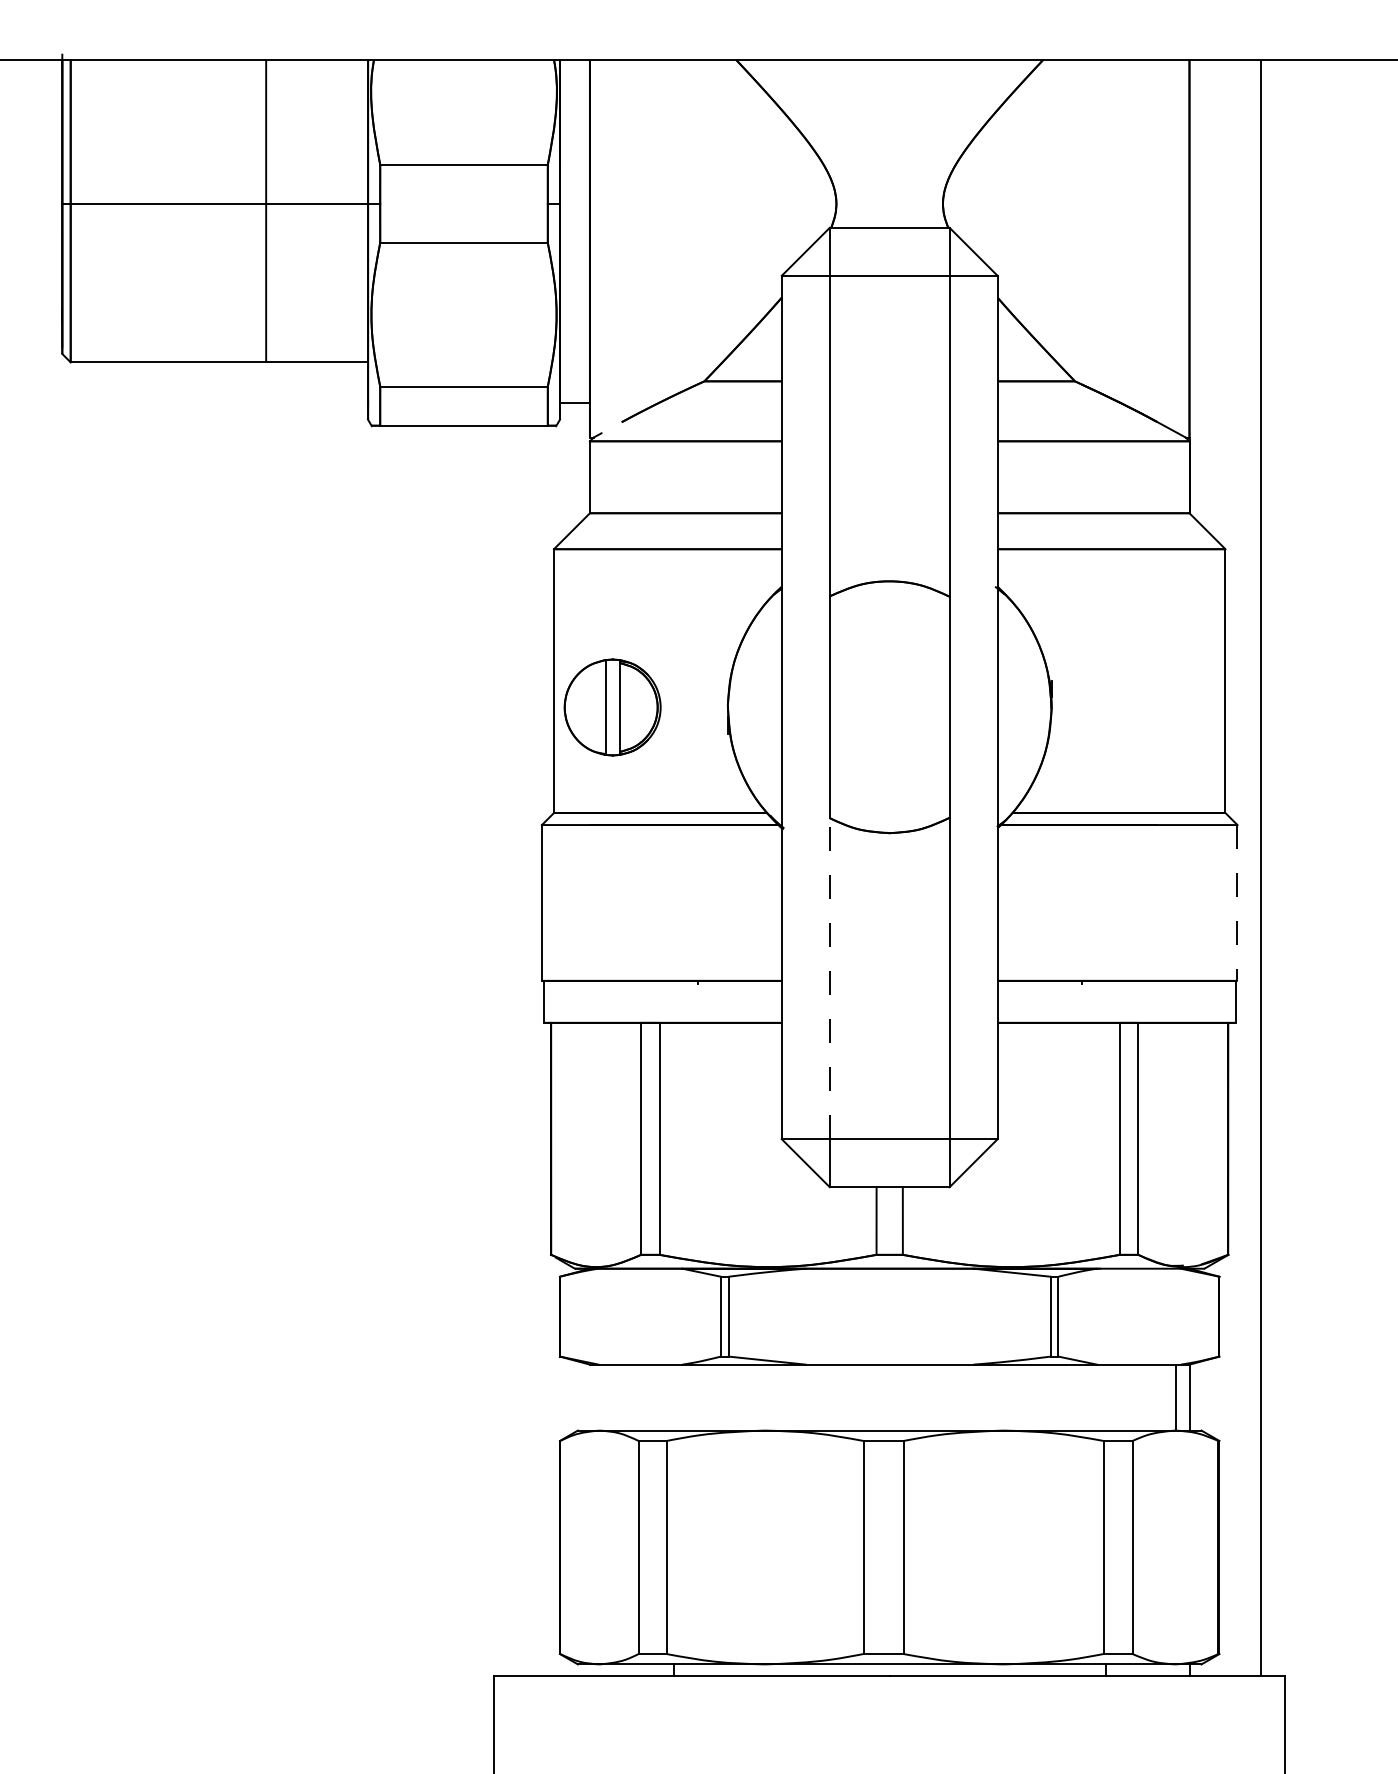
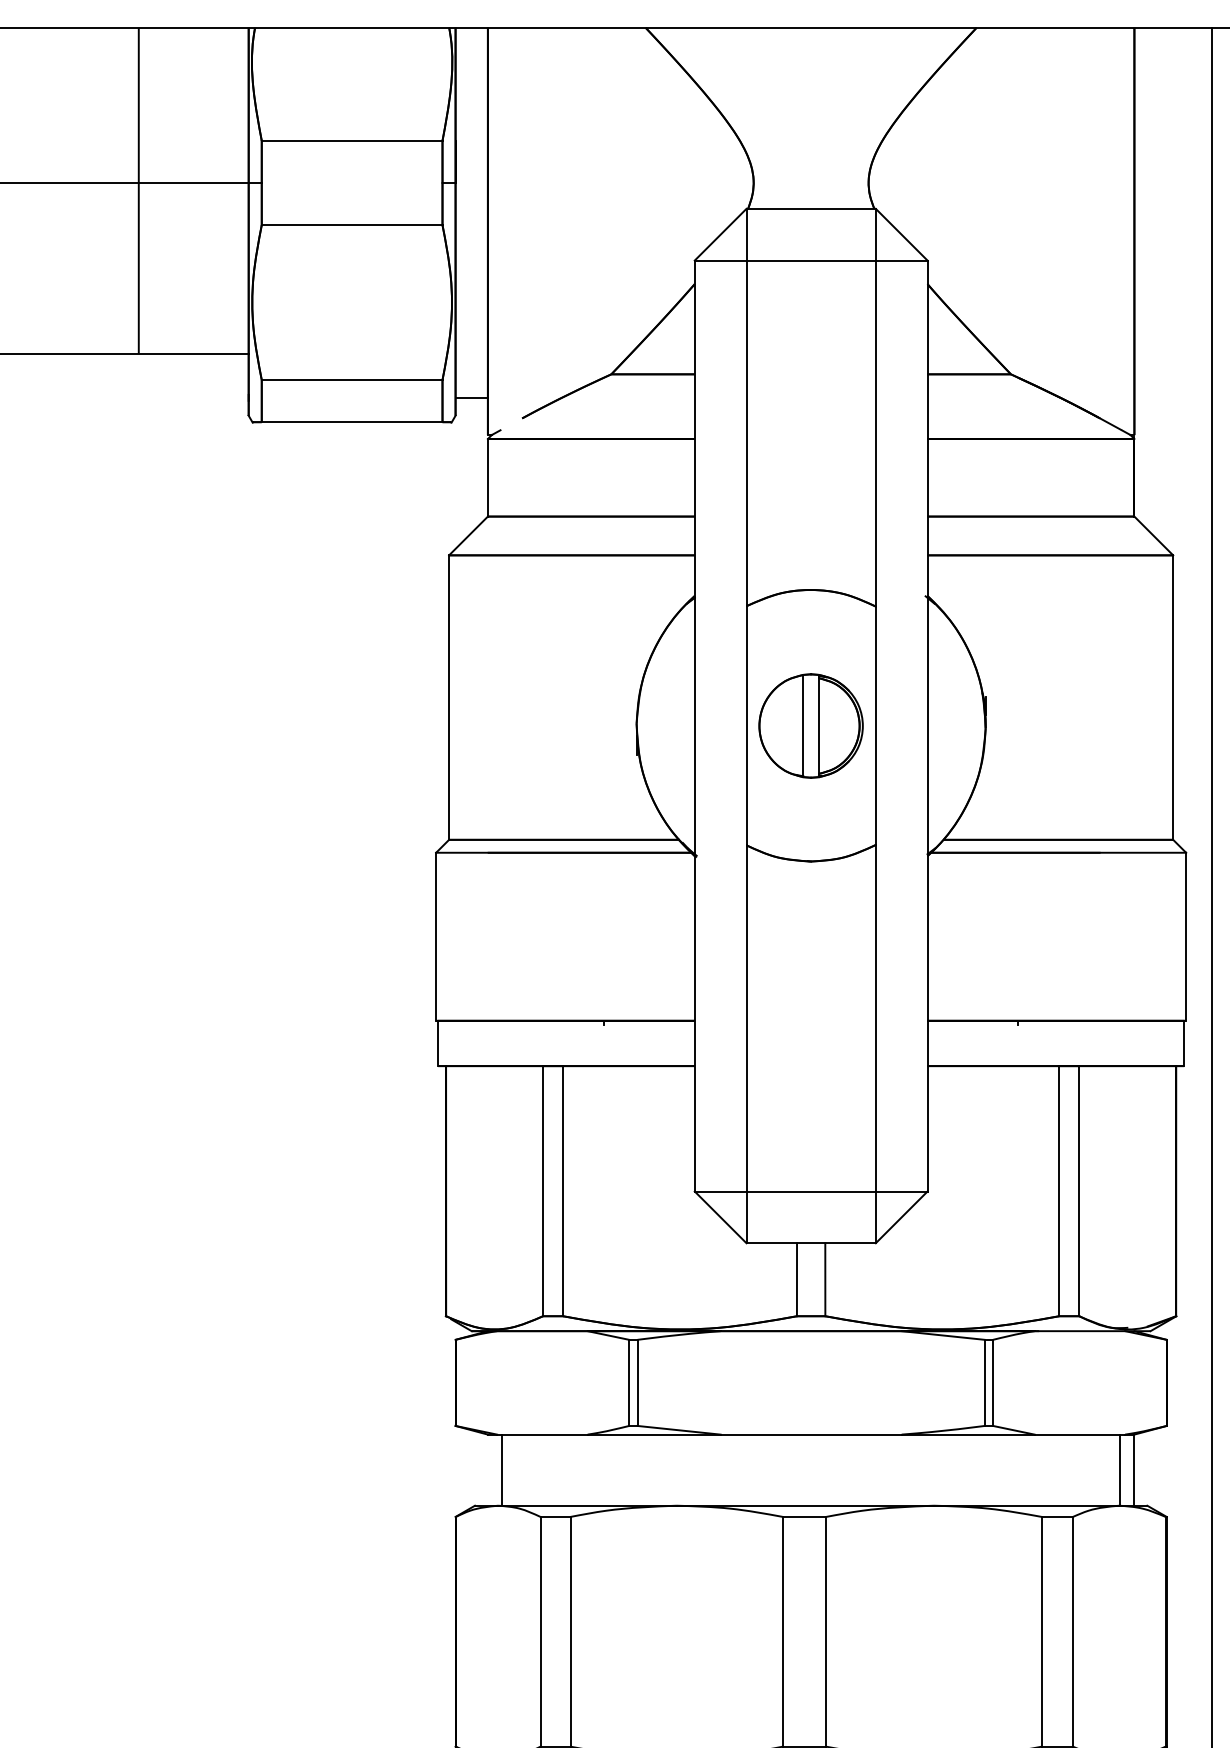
part: (612, 707) -> (810, 726), moved
line: (1237, 902) -> (1186, 936), dashed -> solid
line: (829, 978) -> (746, 1018), dashed -> solid
line: (603, 1397) -> (502, 1470), added

